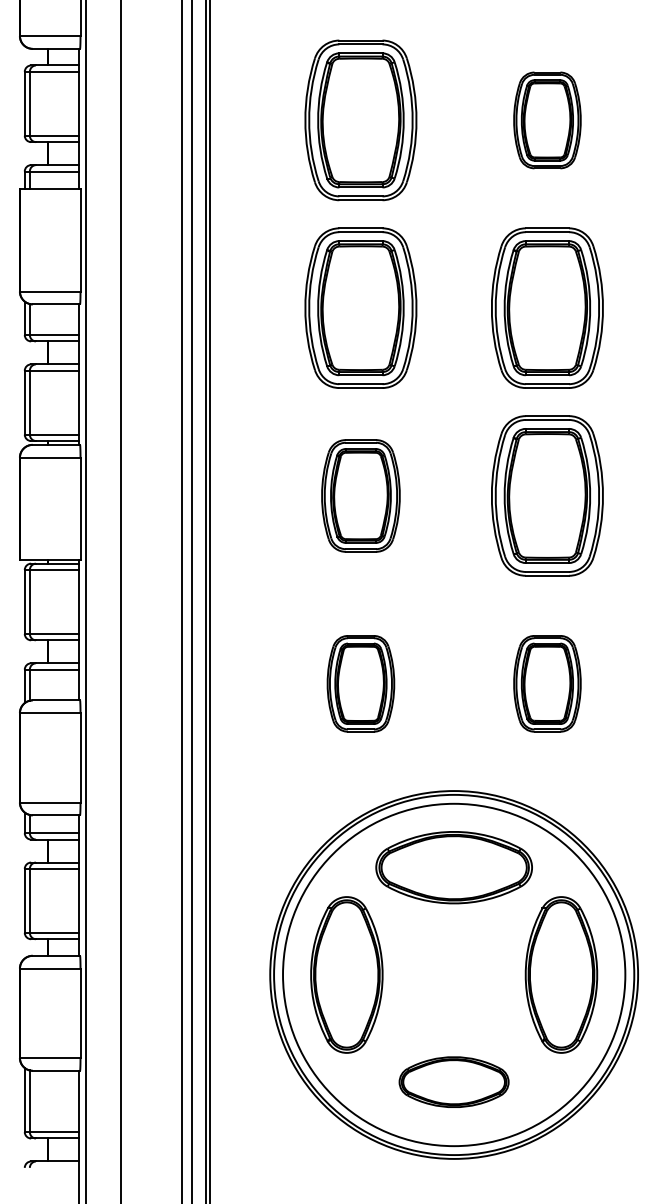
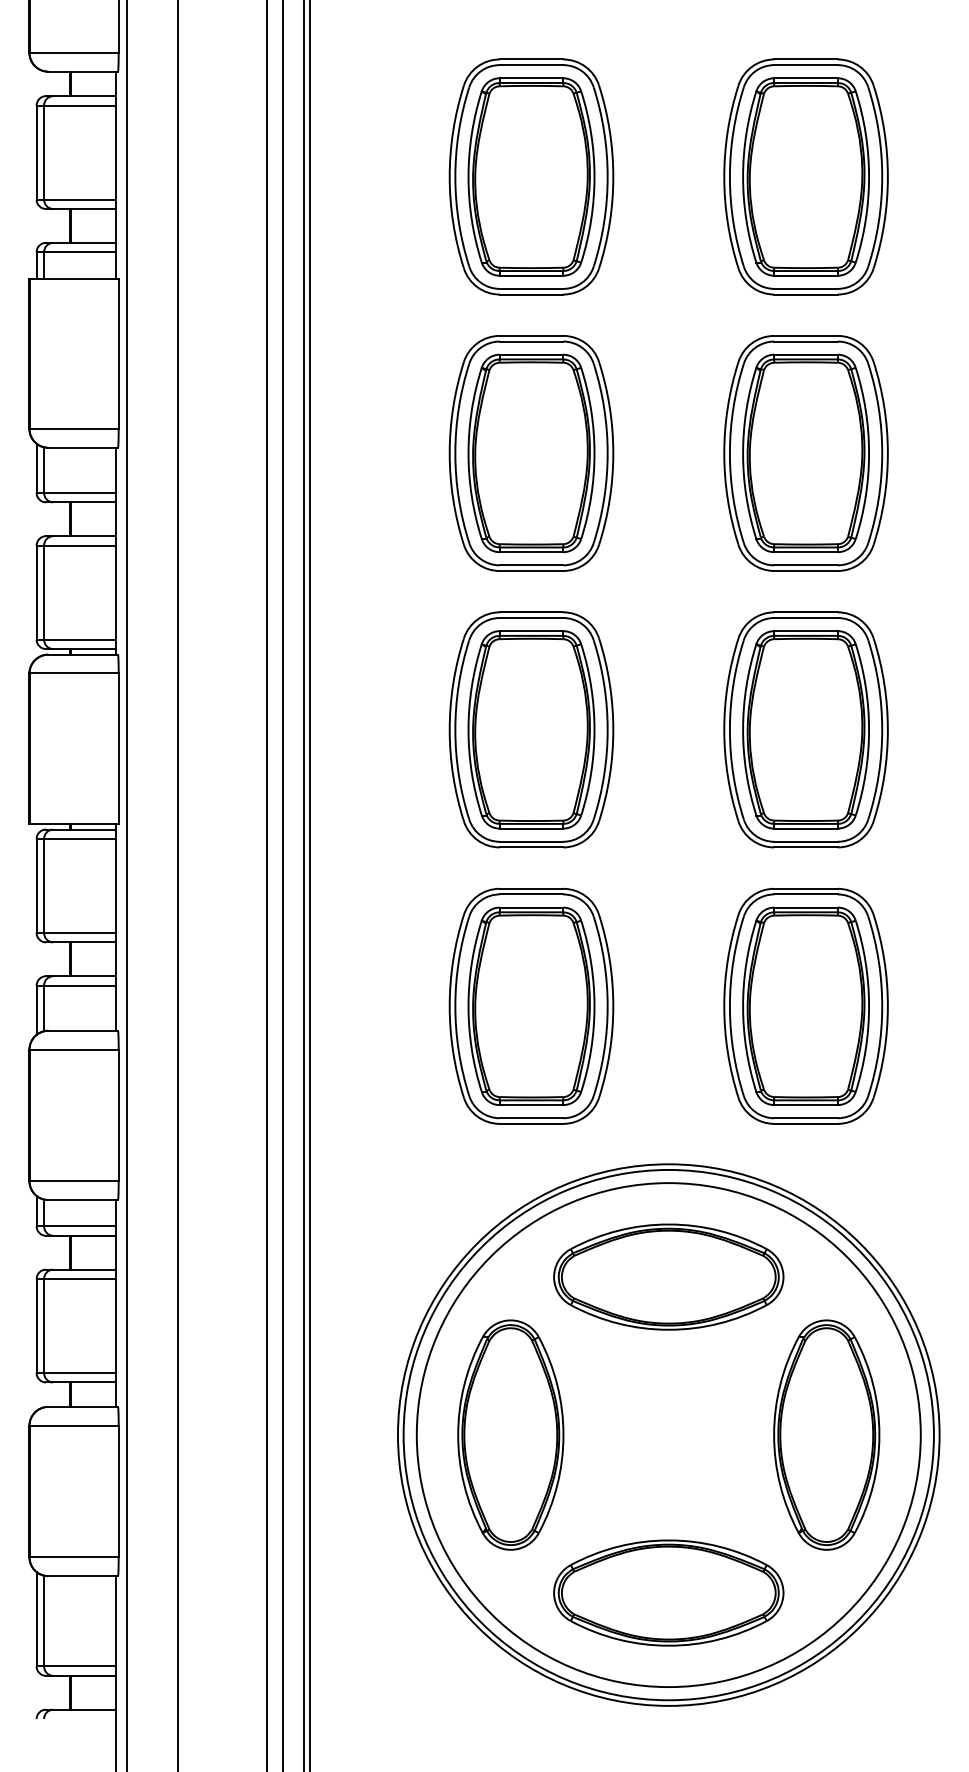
part: (547, 120) -> (806, 177), size x1.67
part: (360, 495) -> (530, 729), size x1.43
part: (360, 683) -> (530, 1005), size x1.67
part: (547, 683) -> (806, 1005), size x1.67
part: (453, 1081) -> (667, 1591), size x1.43

